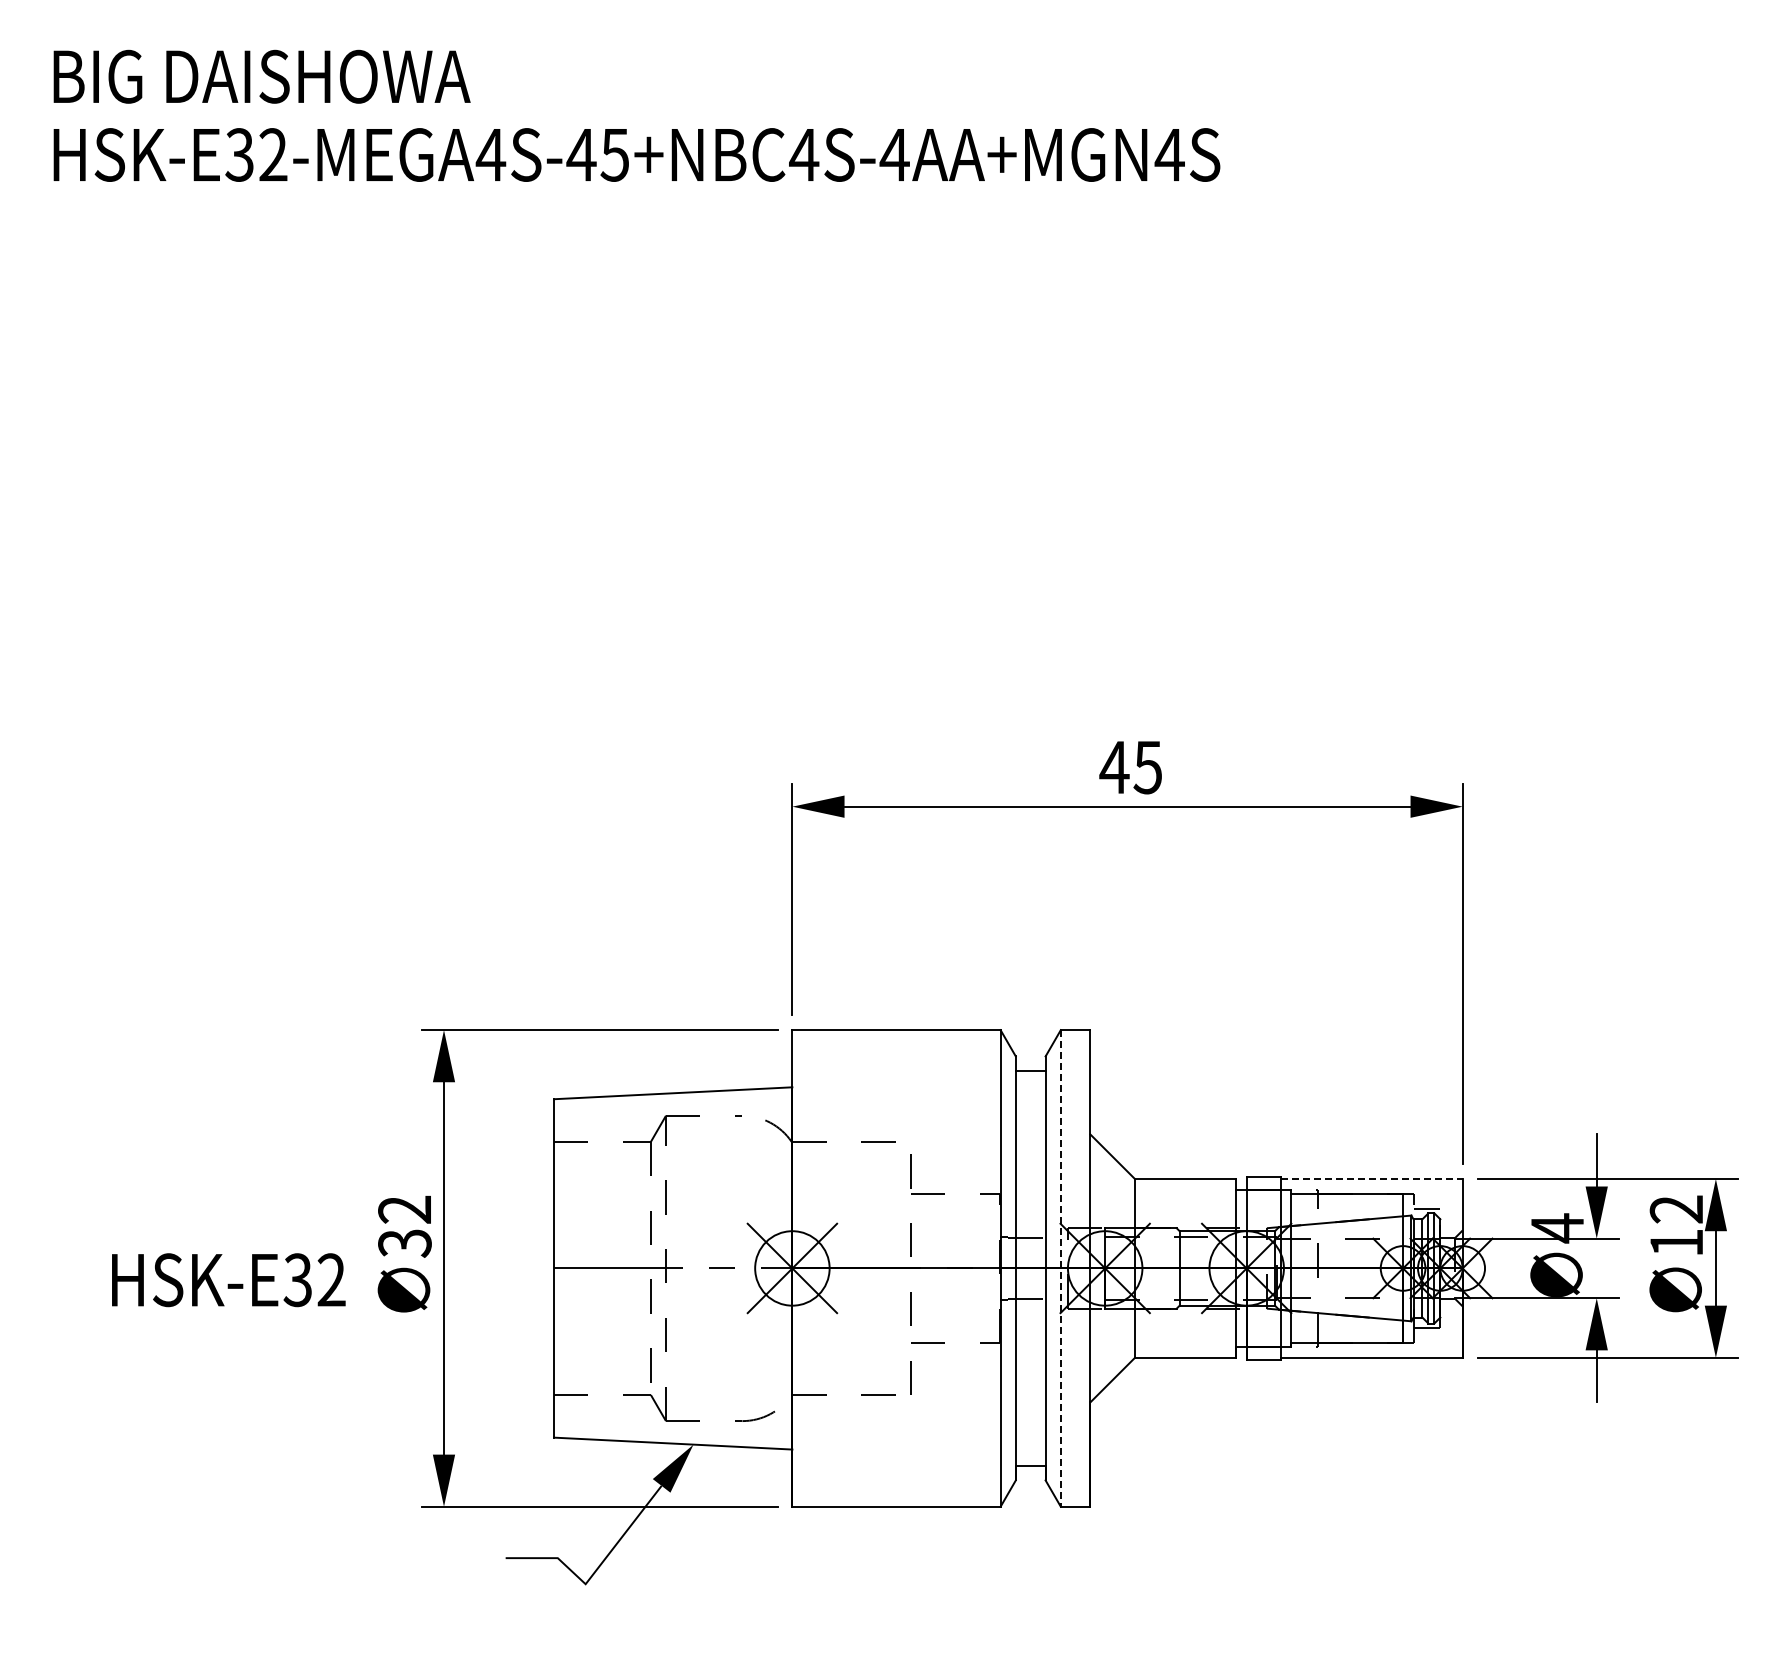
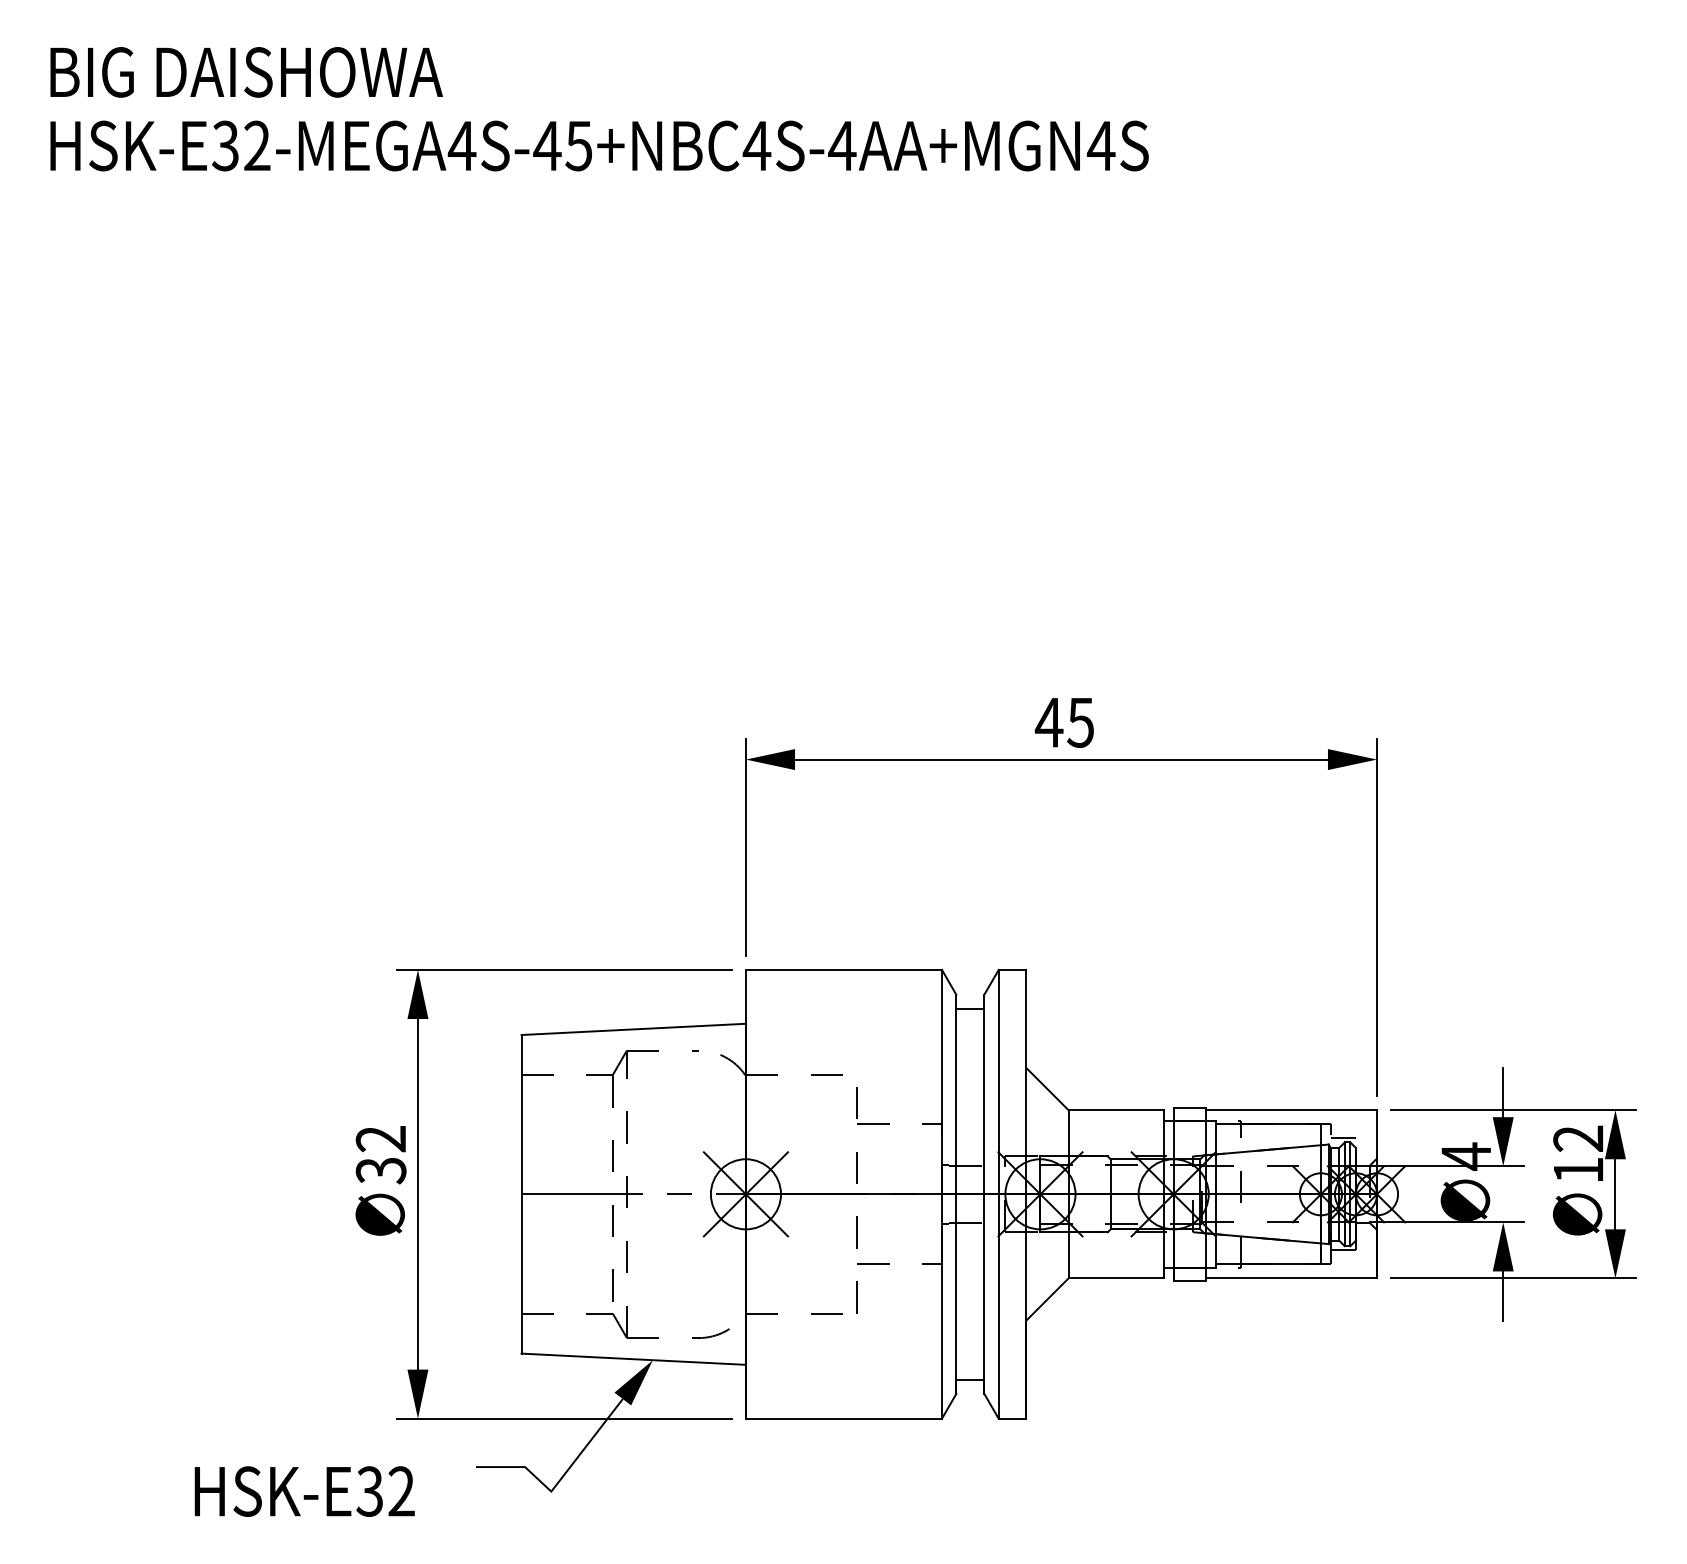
line: (1371, 1179) -> (1291, 1110), dashed -> solid
line: (1060, 1268) -> (998, 1194), dashed -> solid
text: (228, 1280) -> (304, 1491), moved

